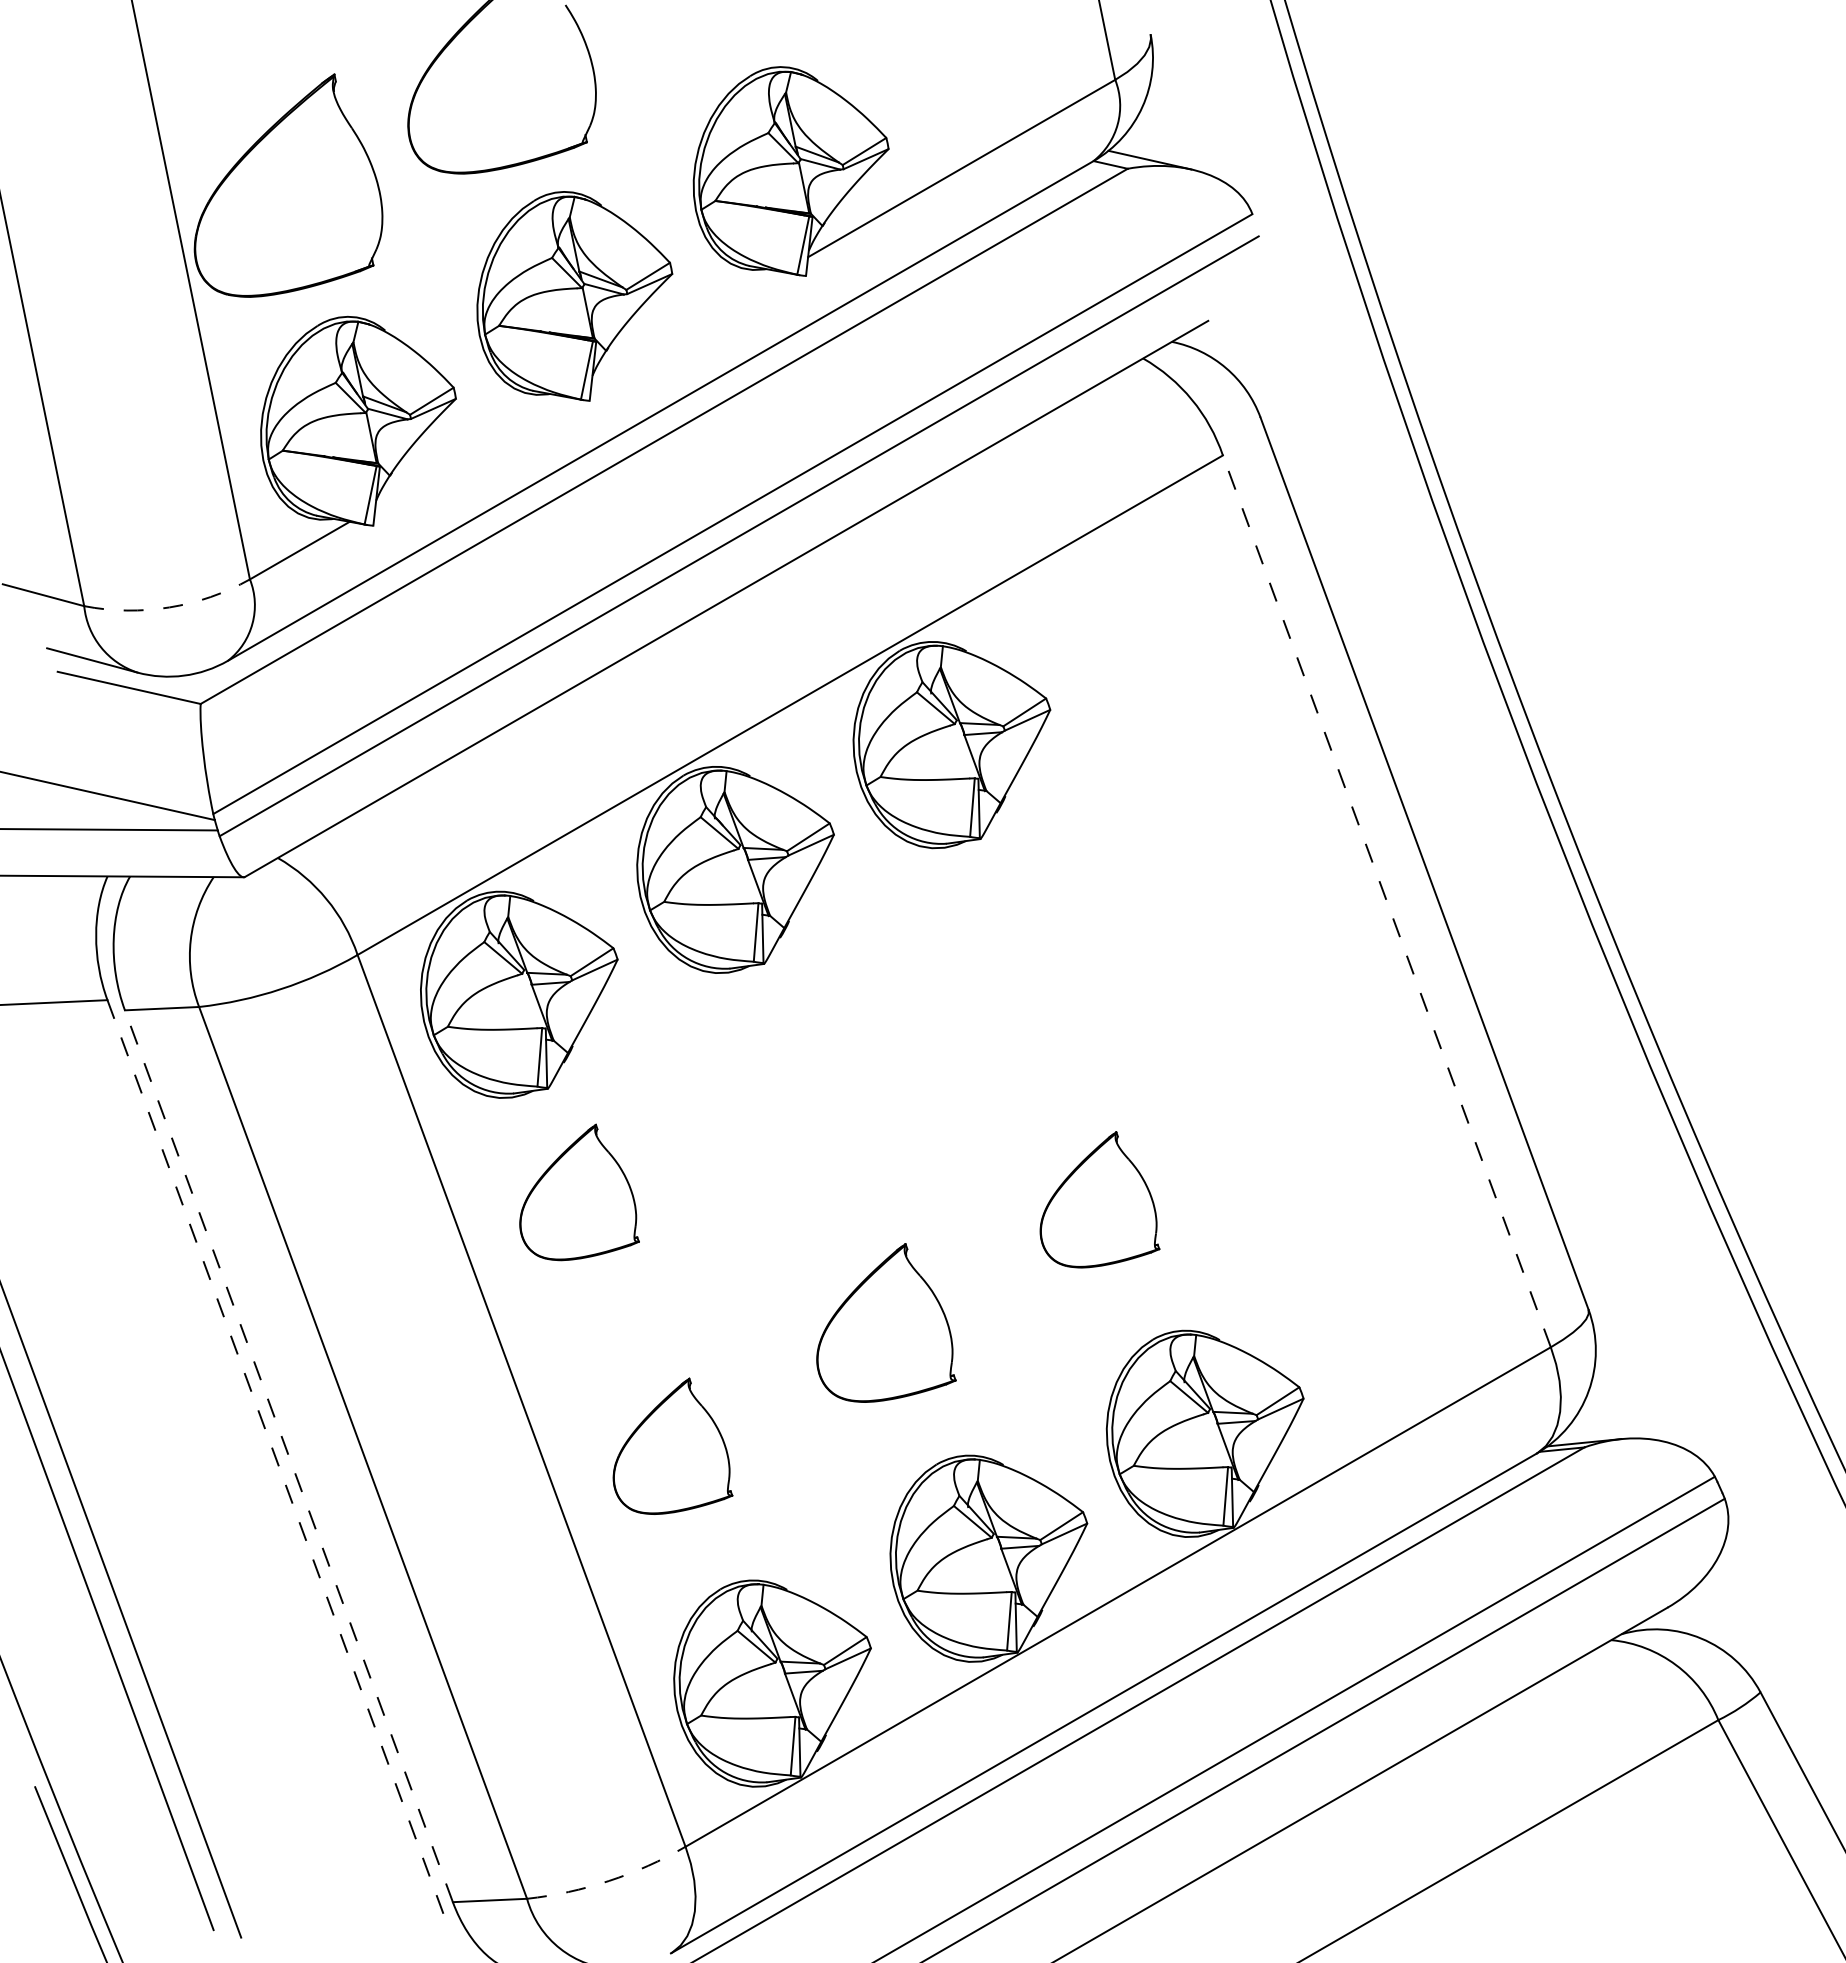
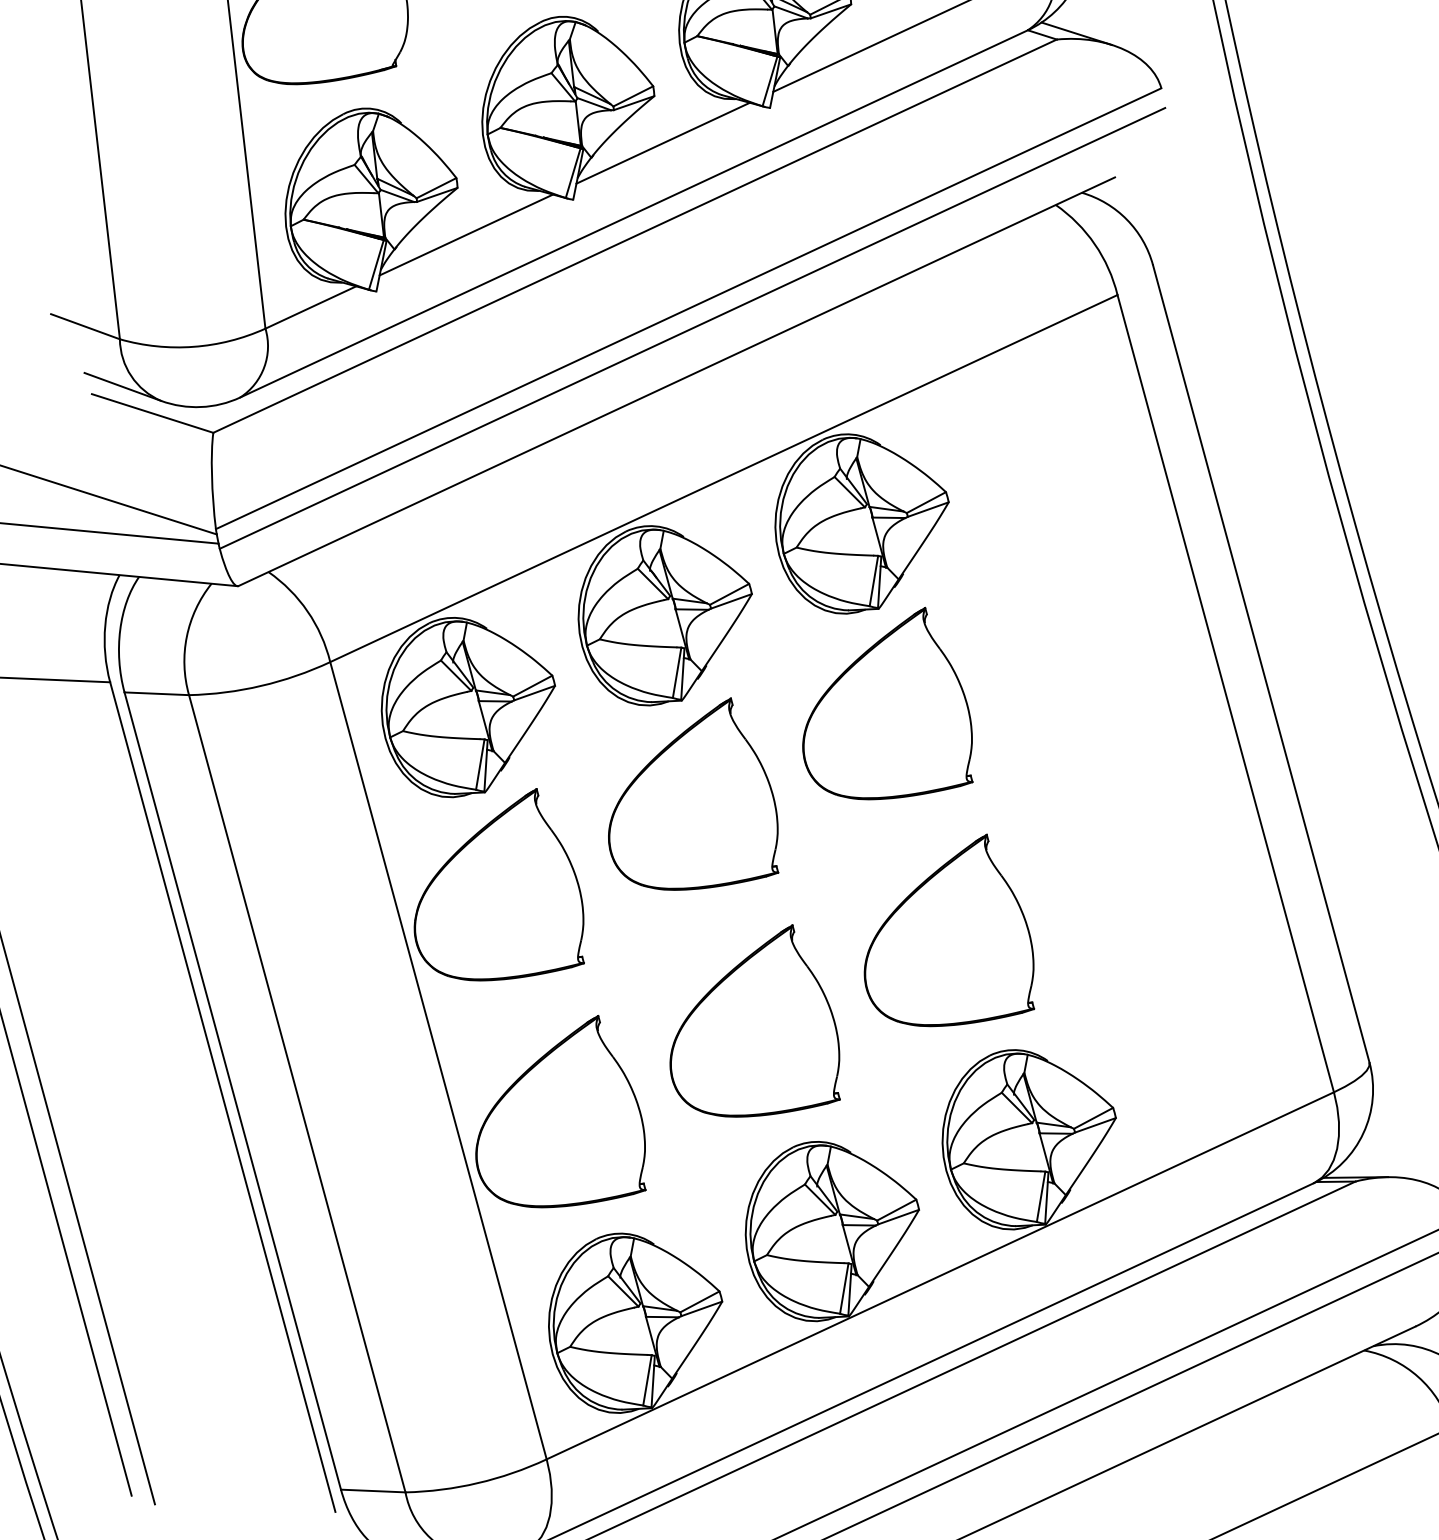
line: (686, 327) -> (662, 143), added
line: (470, 451) -> (466, 234), added
arc: (169, 607) -> (193, 346), dashed -> solid
line: (1386, 900) -> (1225, 692), dashed -> solid
part: (1006, 945) -> (892, 703), added
part: (792, 1069) -> (698, 794), added
part: (579, 1192) -> (504, 884), size x1.67
part: (1099, 1199) -> (954, 930), size x1.67
part: (886, 1322) -> (760, 1020), size x1.43
part: (672, 1446) -> (565, 1111), size x1.67
line: (288, 1455) -> (232, 1090), dashed -> solid
line: (278, 1464) -> (223, 1097), dashed -> solid
arc: (609, 1881) -> (478, 1483), dashed -> solid

